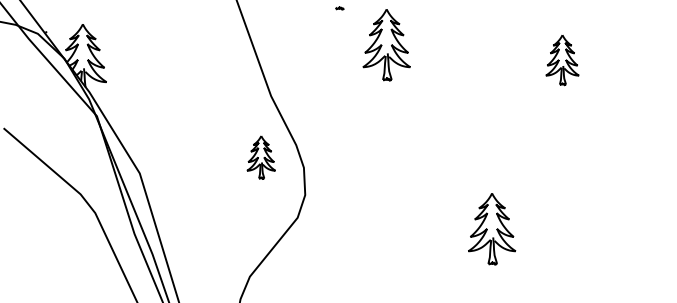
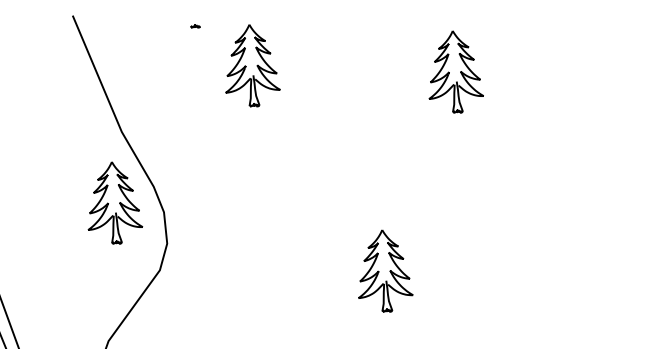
part: (562, 60) -> (455, 72), size x1.43
part: (261, 157) -> (114, 203), size x1.67

